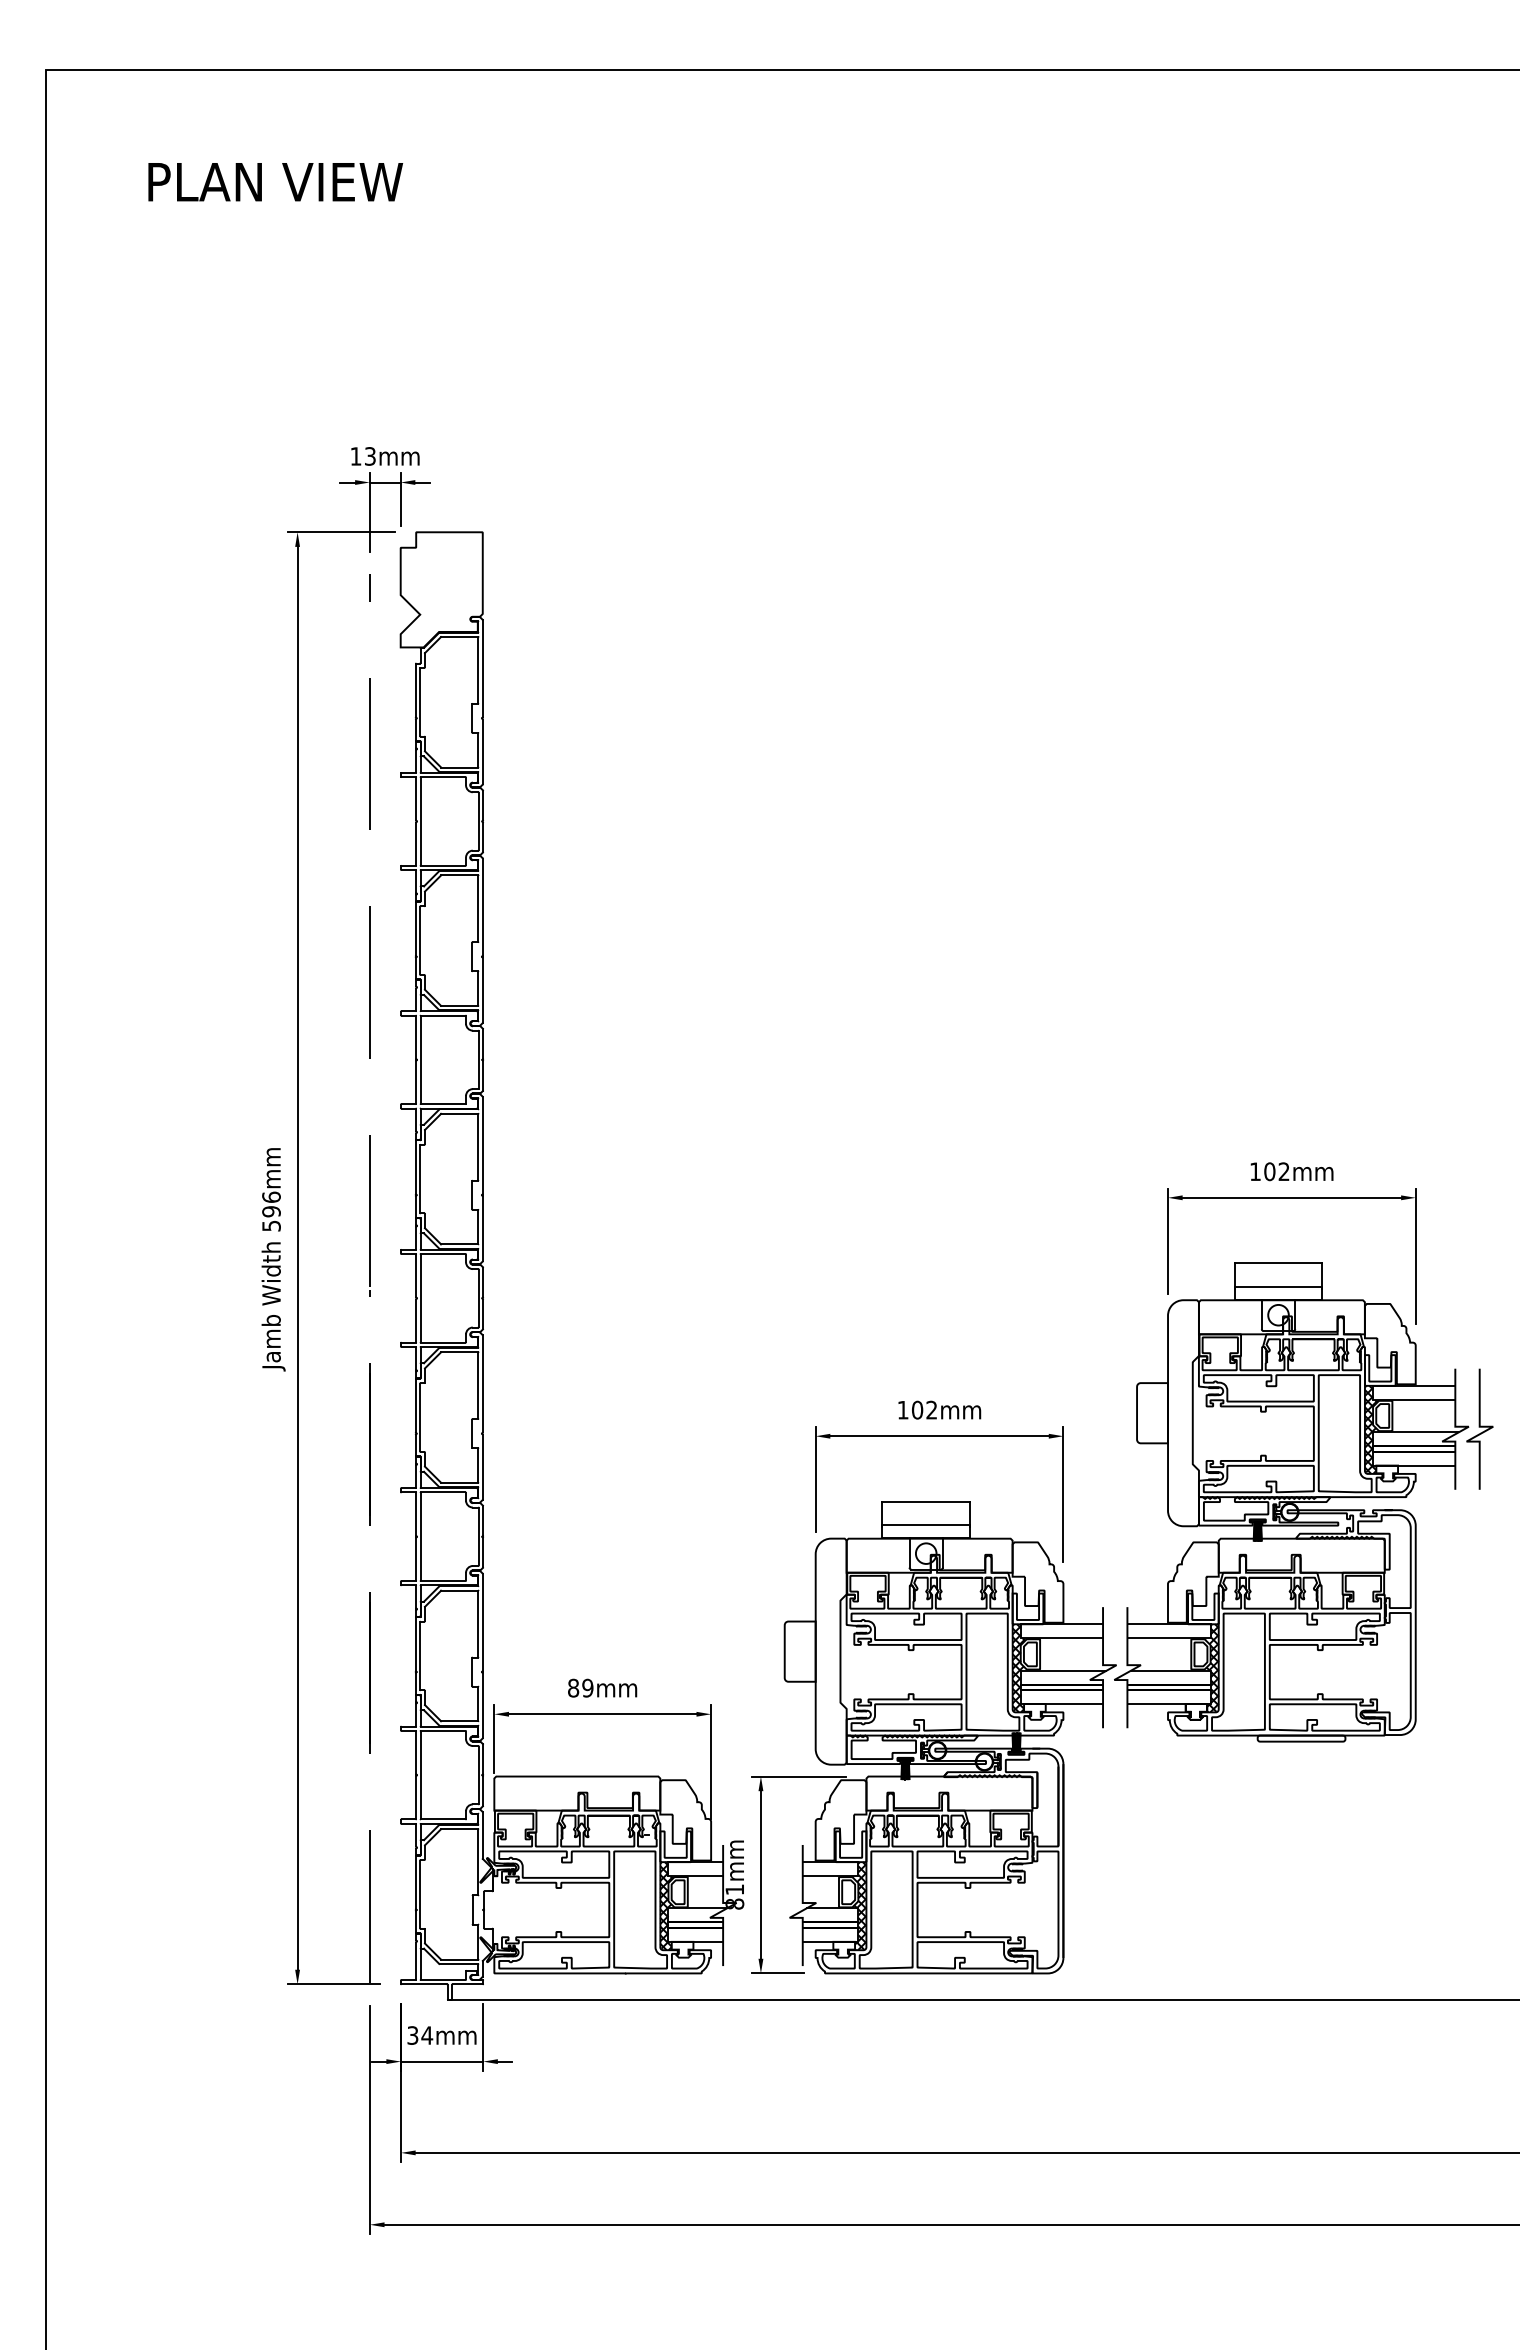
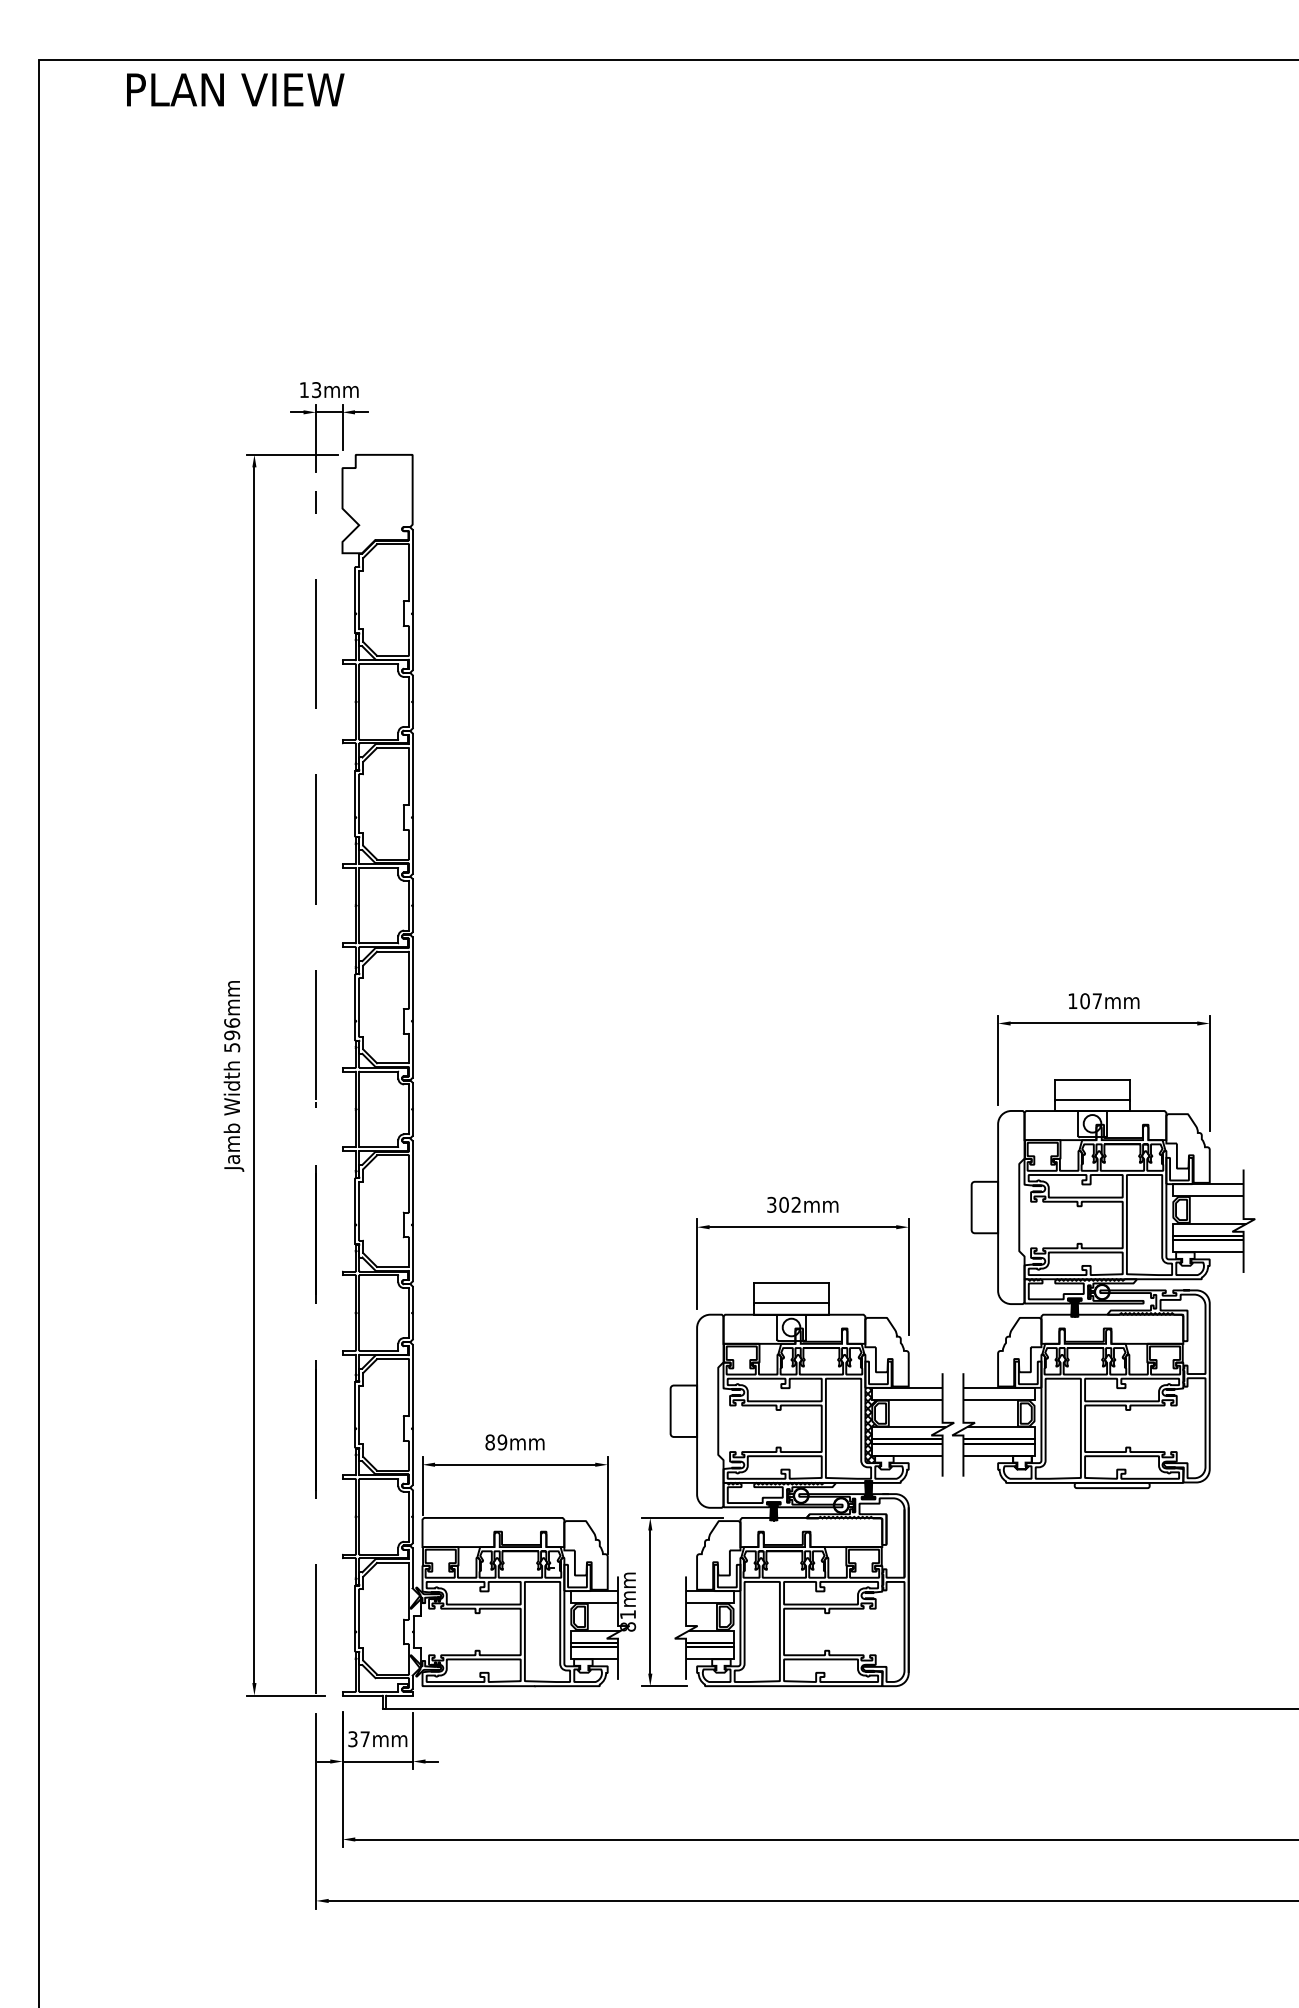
text: (275, 182) -> (235, 90), moved
text: (1283, 1171) -> (1096, 1001), 102mm -> 107mm
text: (902, 1409) -> (771, 1204), 102mm -> 302mm
part: (1479, 1428) -> (1264, 1220), removed
hatch: (1370, 1429) -> (1171, 1221), removed
hatch: (1211, 1668) -> (1035, 1425), removed
hatch: (666, 1906) -> (569, 1628), removed
hatch: (859, 1906) -> (734, 1628), removed
text: (427, 2035) -> (365, 1739), 34mm -> 37mm

